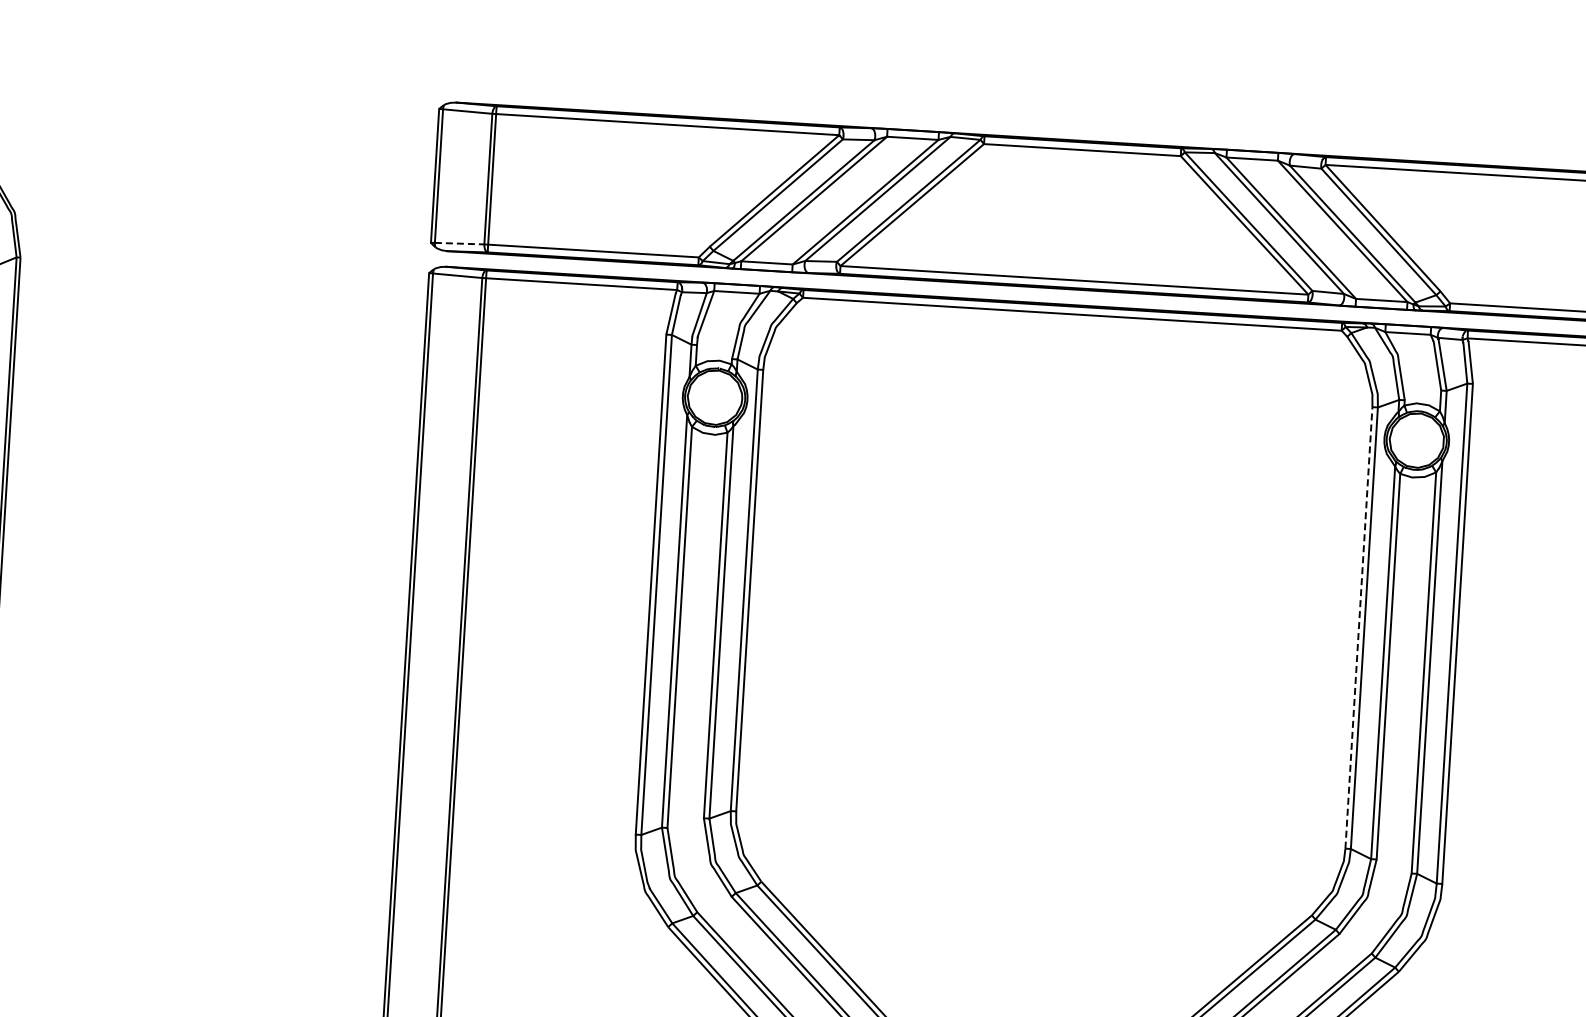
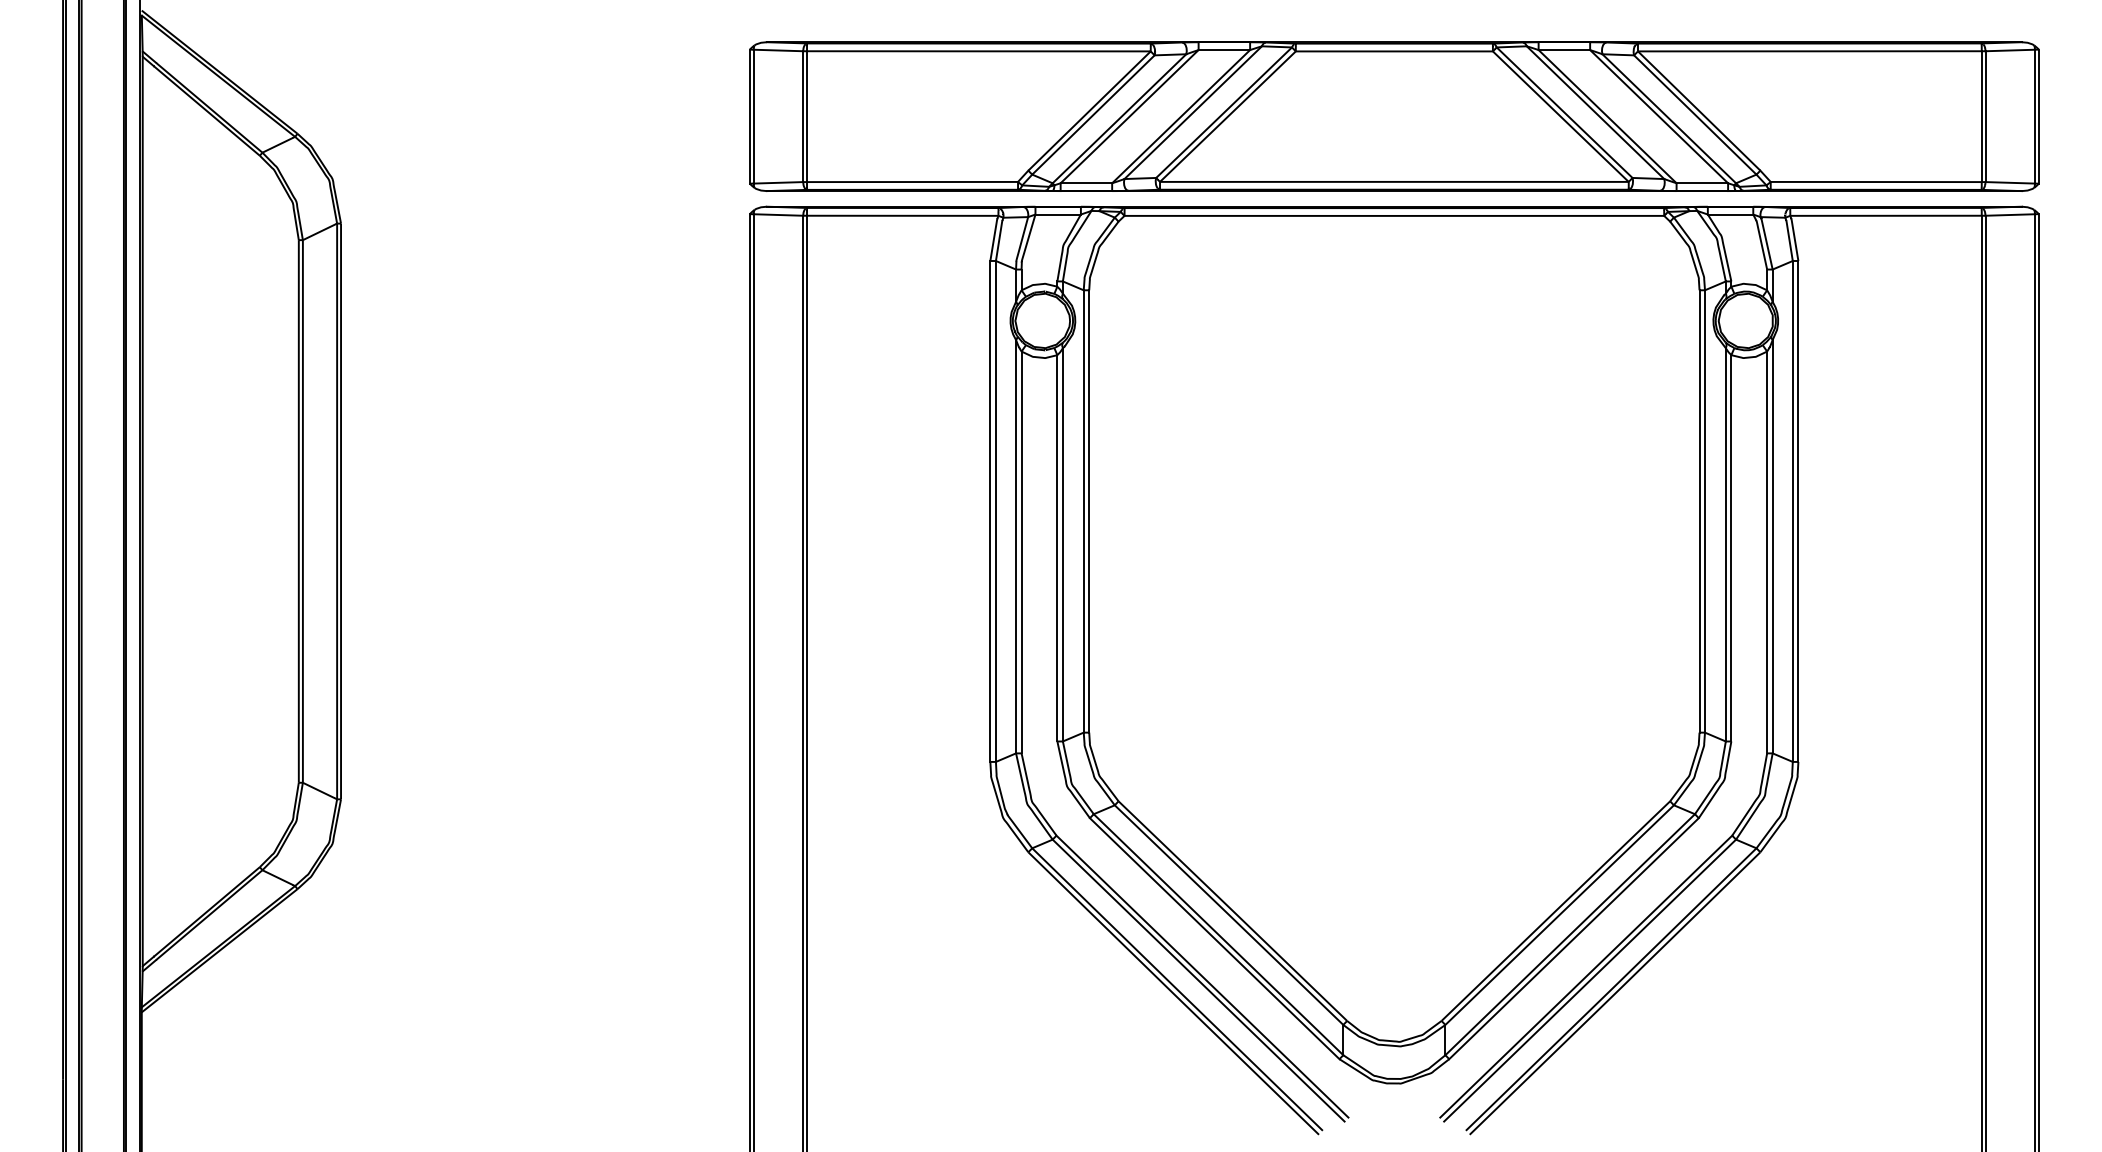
line: (459, 243) -> (778, 182), dashed -> solid
line: (1358, 626) -> (1699, 510), dashed -> solid

